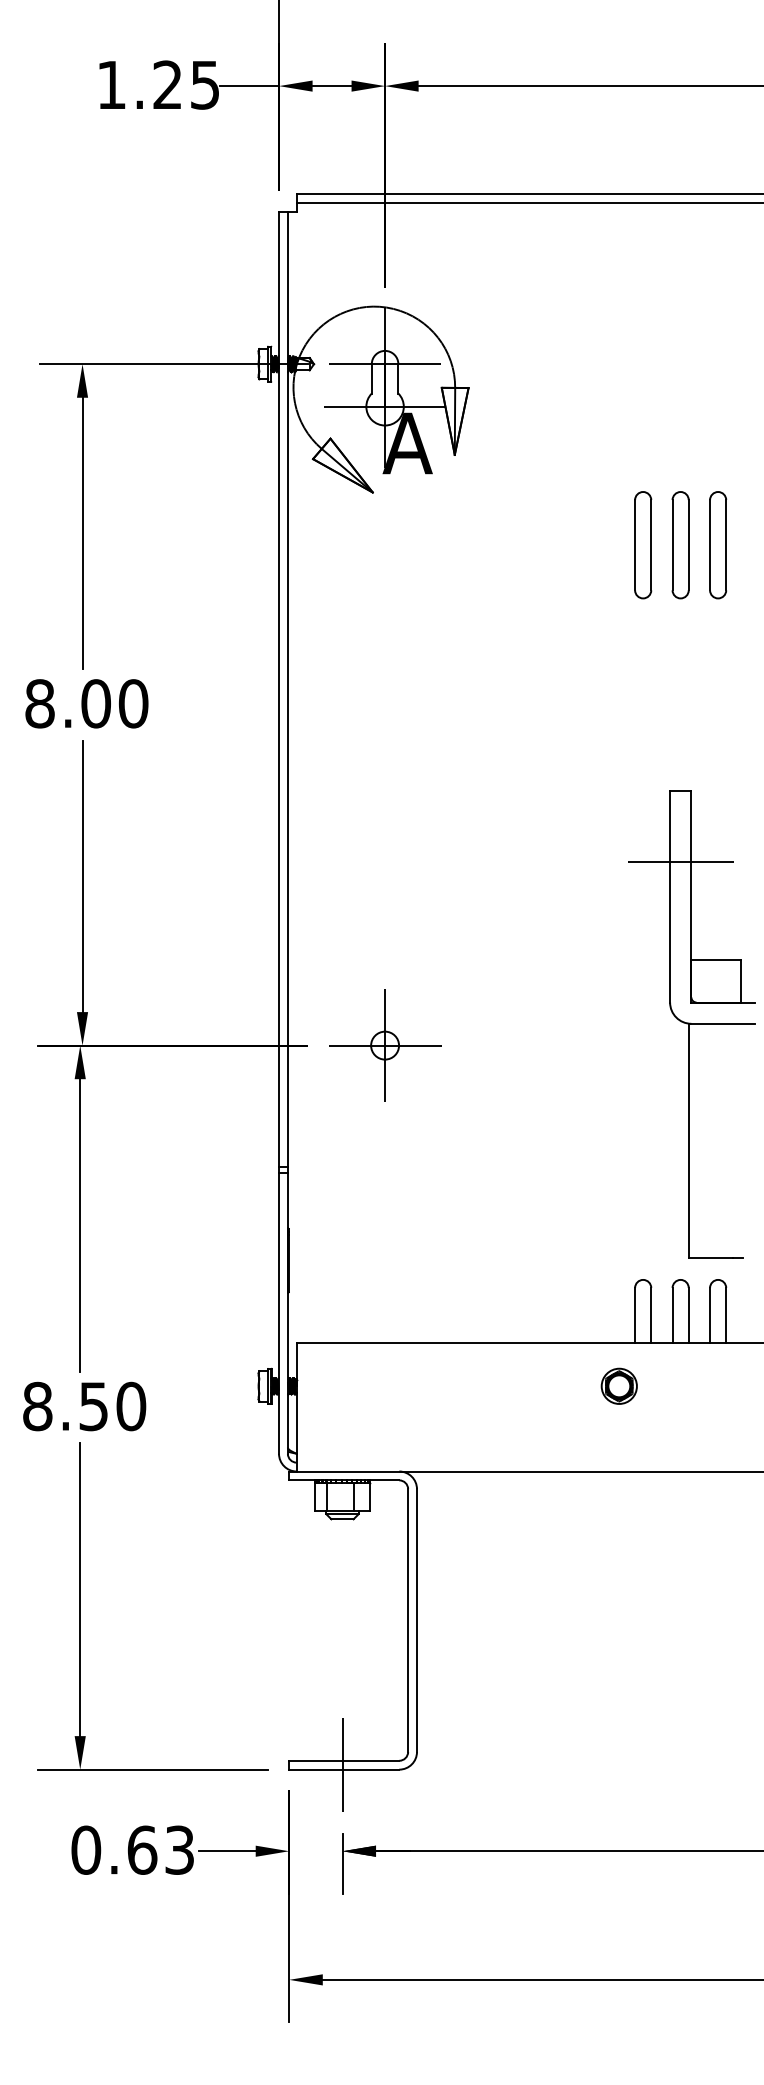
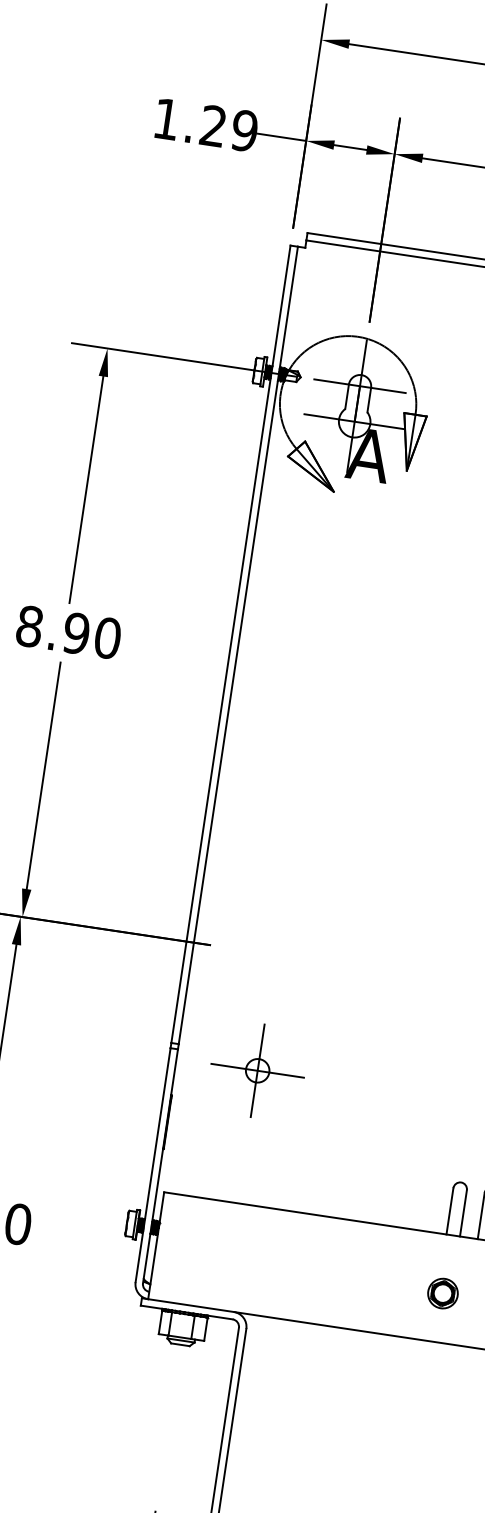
text: (204, 84) -> (244, 130), 1.25 -> 1.29
text: (95, 703) -> (76, 633), 8.00 -> 8.90
part: (385, 1045) -> (258, 1070), moved
part: (618, 1385) -> (442, 1292), moved

